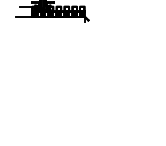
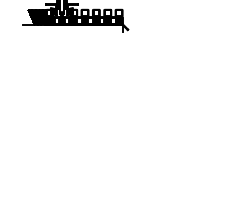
hatch: (25, 11) -> (36, 16), added

